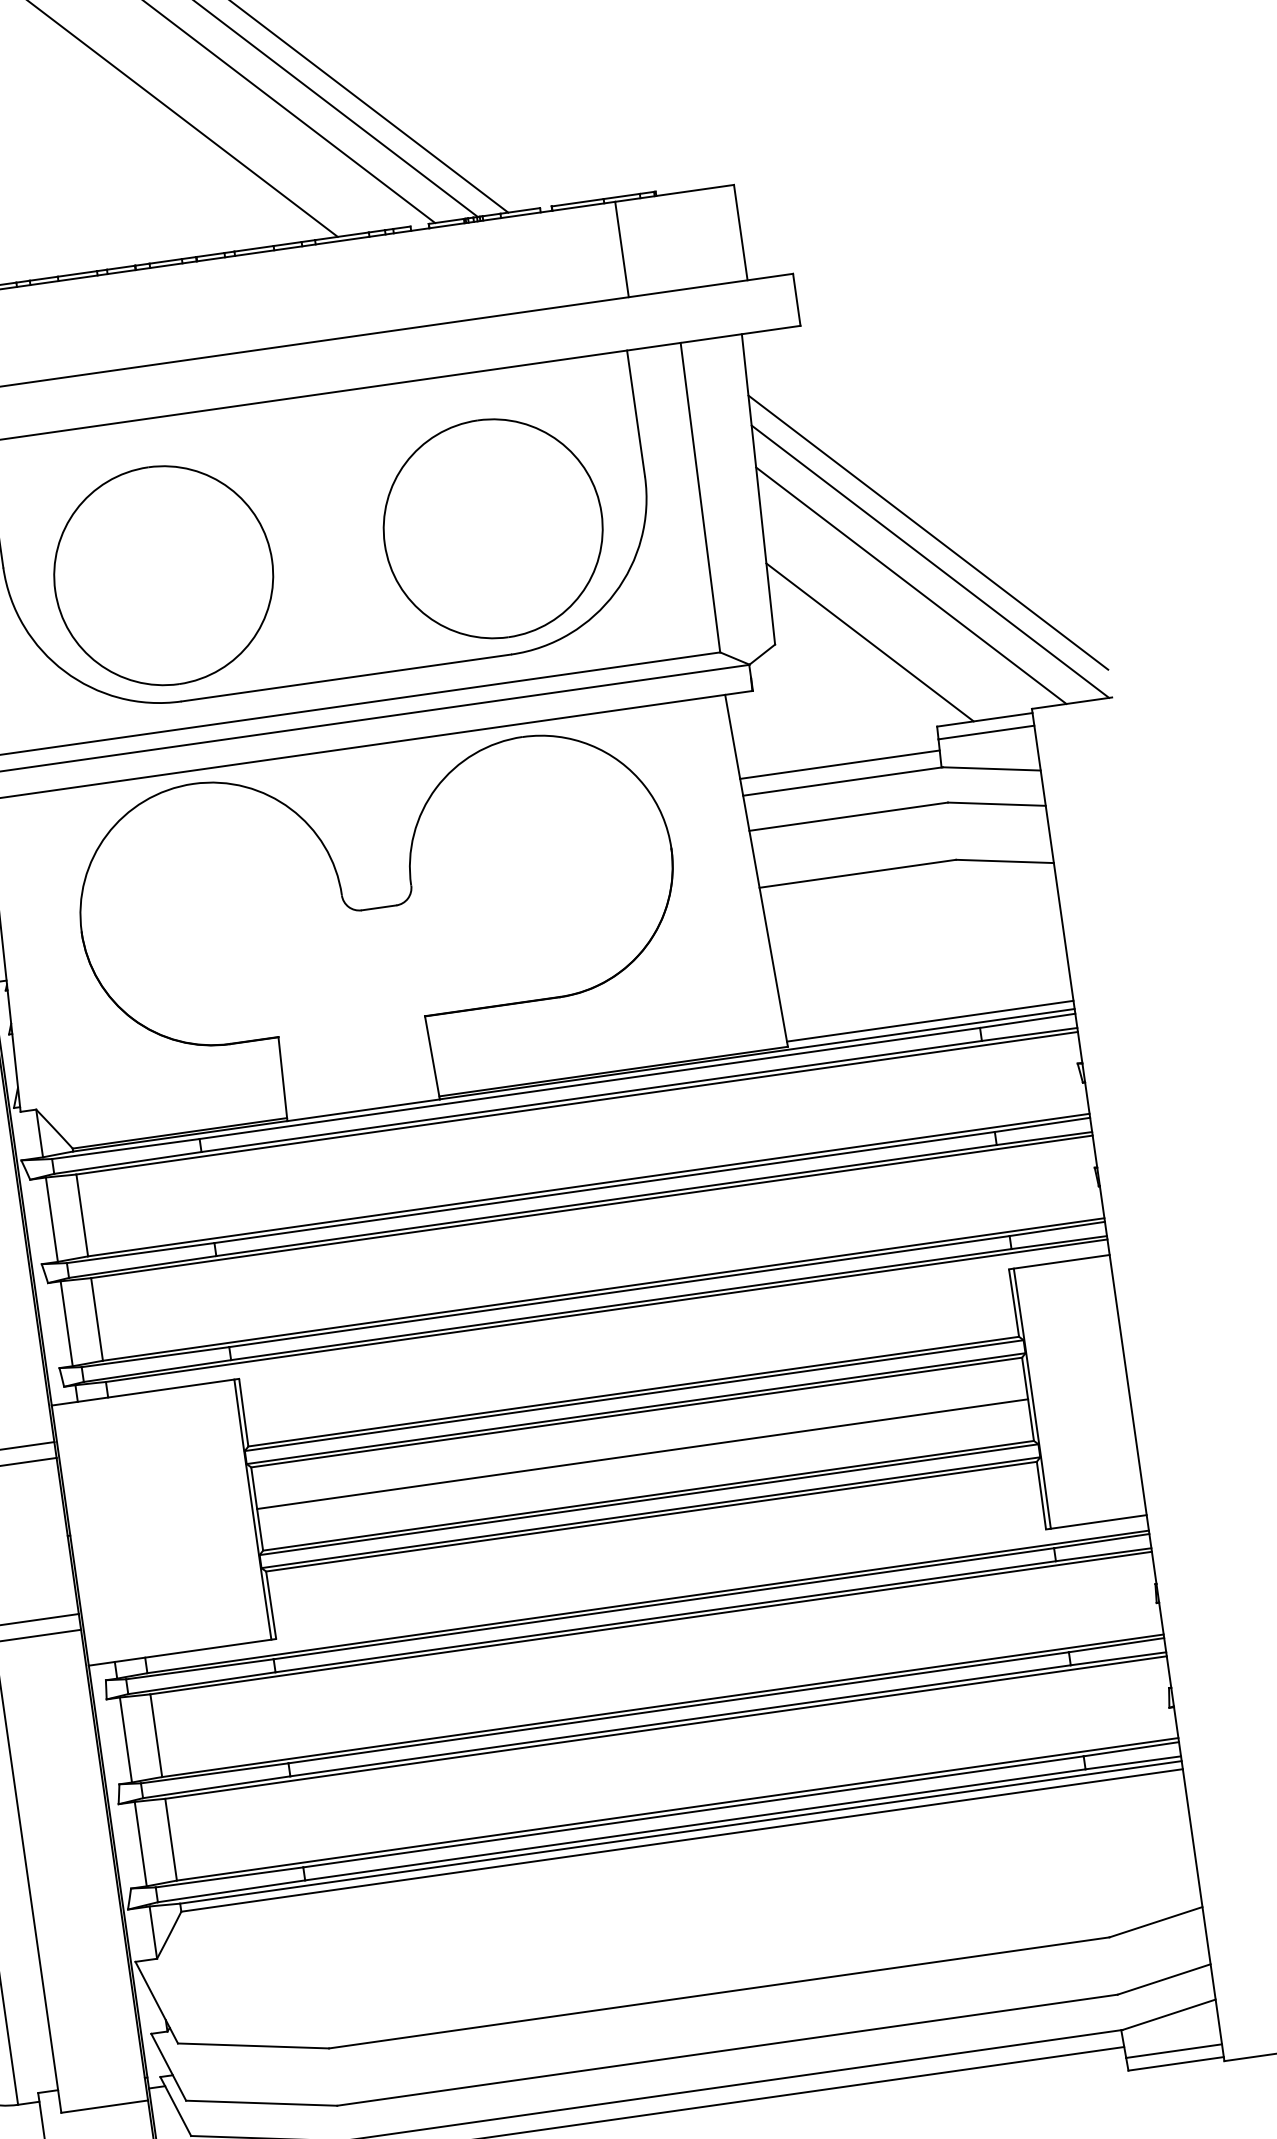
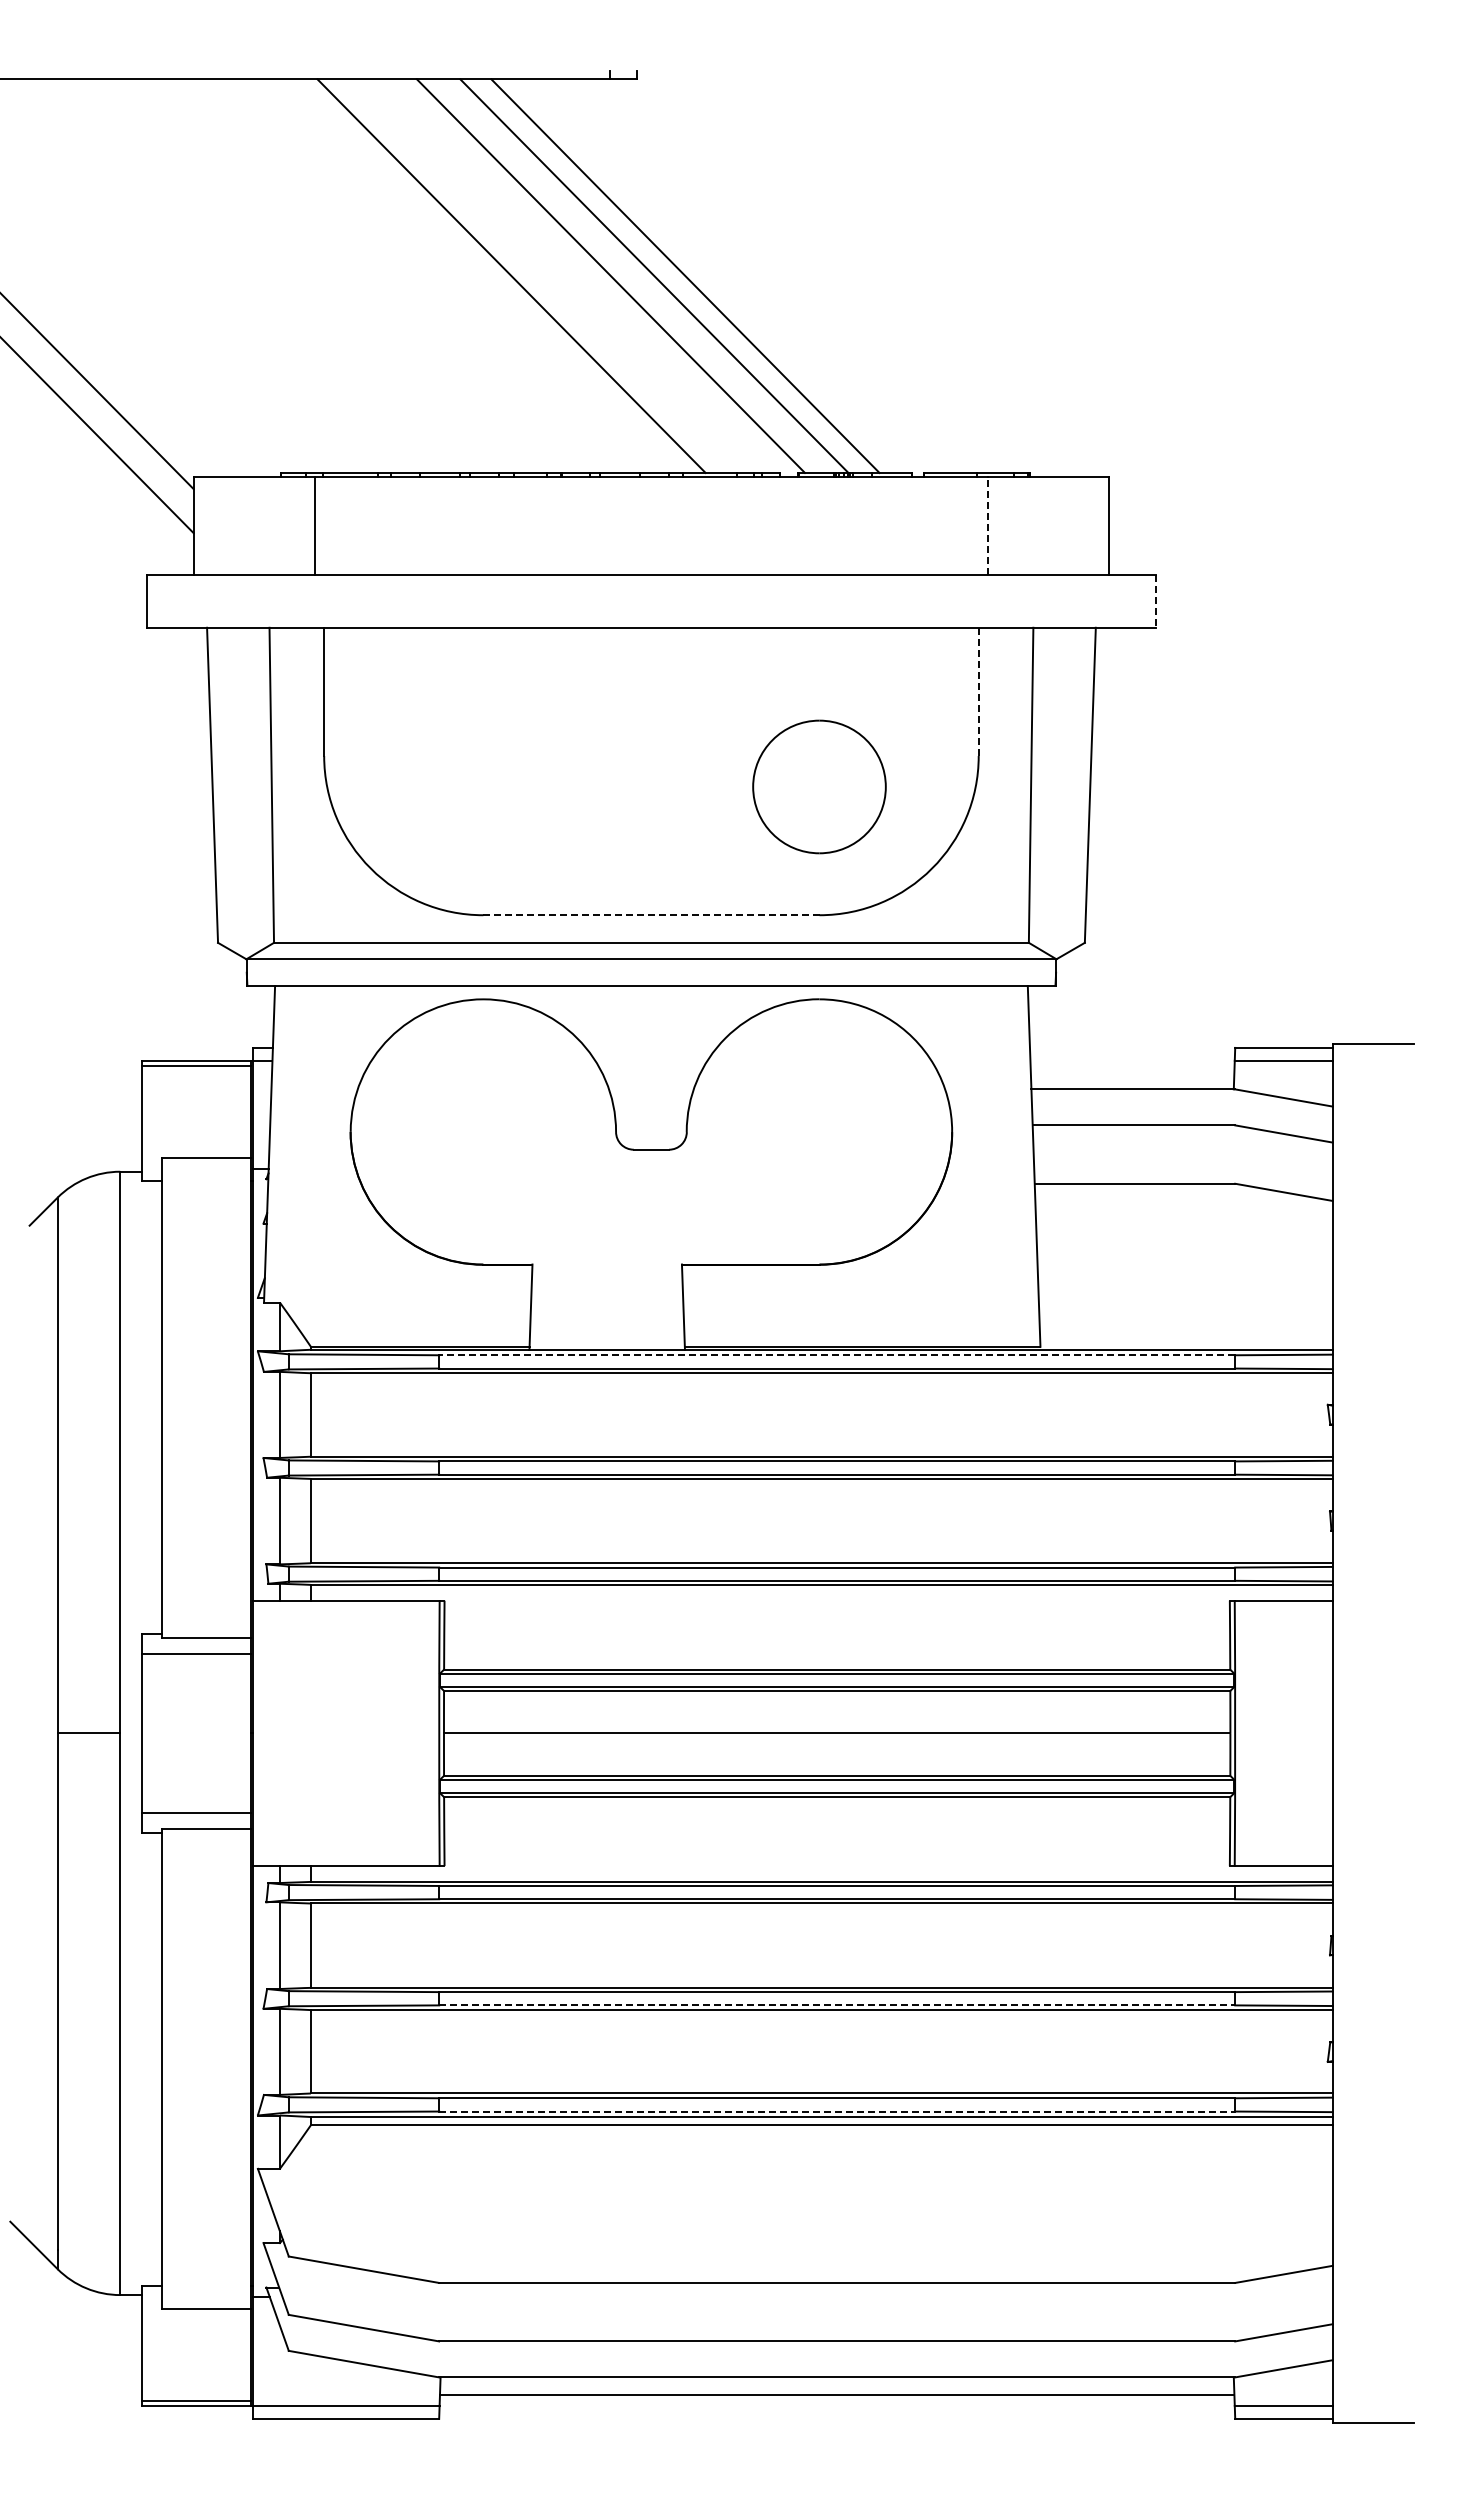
line: (622, 249) -> (988, 526), solid -> dashed
line: (796, 300) -> (1155, 601), solid -> dashed
line: (635, 413) -> (978, 691), solid -> dashed
part: (493, 528) -> (819, 786), size x0.6
line: (927, 532) -> (1253, 852), removed
line: (929, 561) -> (1251, 881), removed
part: (163, 575) -> (483, 786), removed
line: (911, 585) -> (1229, 903), removed
line: (869, 641) -> (1179, 953), removed
line: (346, 678) -> (651, 915), solid -> dashed
line: (839, 765) -> (1132, 1072), removed
line: (930, 1021) -> (1186, 1341), removed
line: (589, 1083) -> (836, 1355), solid -> dashed
line: (680, 1720) -> (837, 2005), solid -> dashed
line: (695, 1824) -> (837, 2111), solid -> dashed

